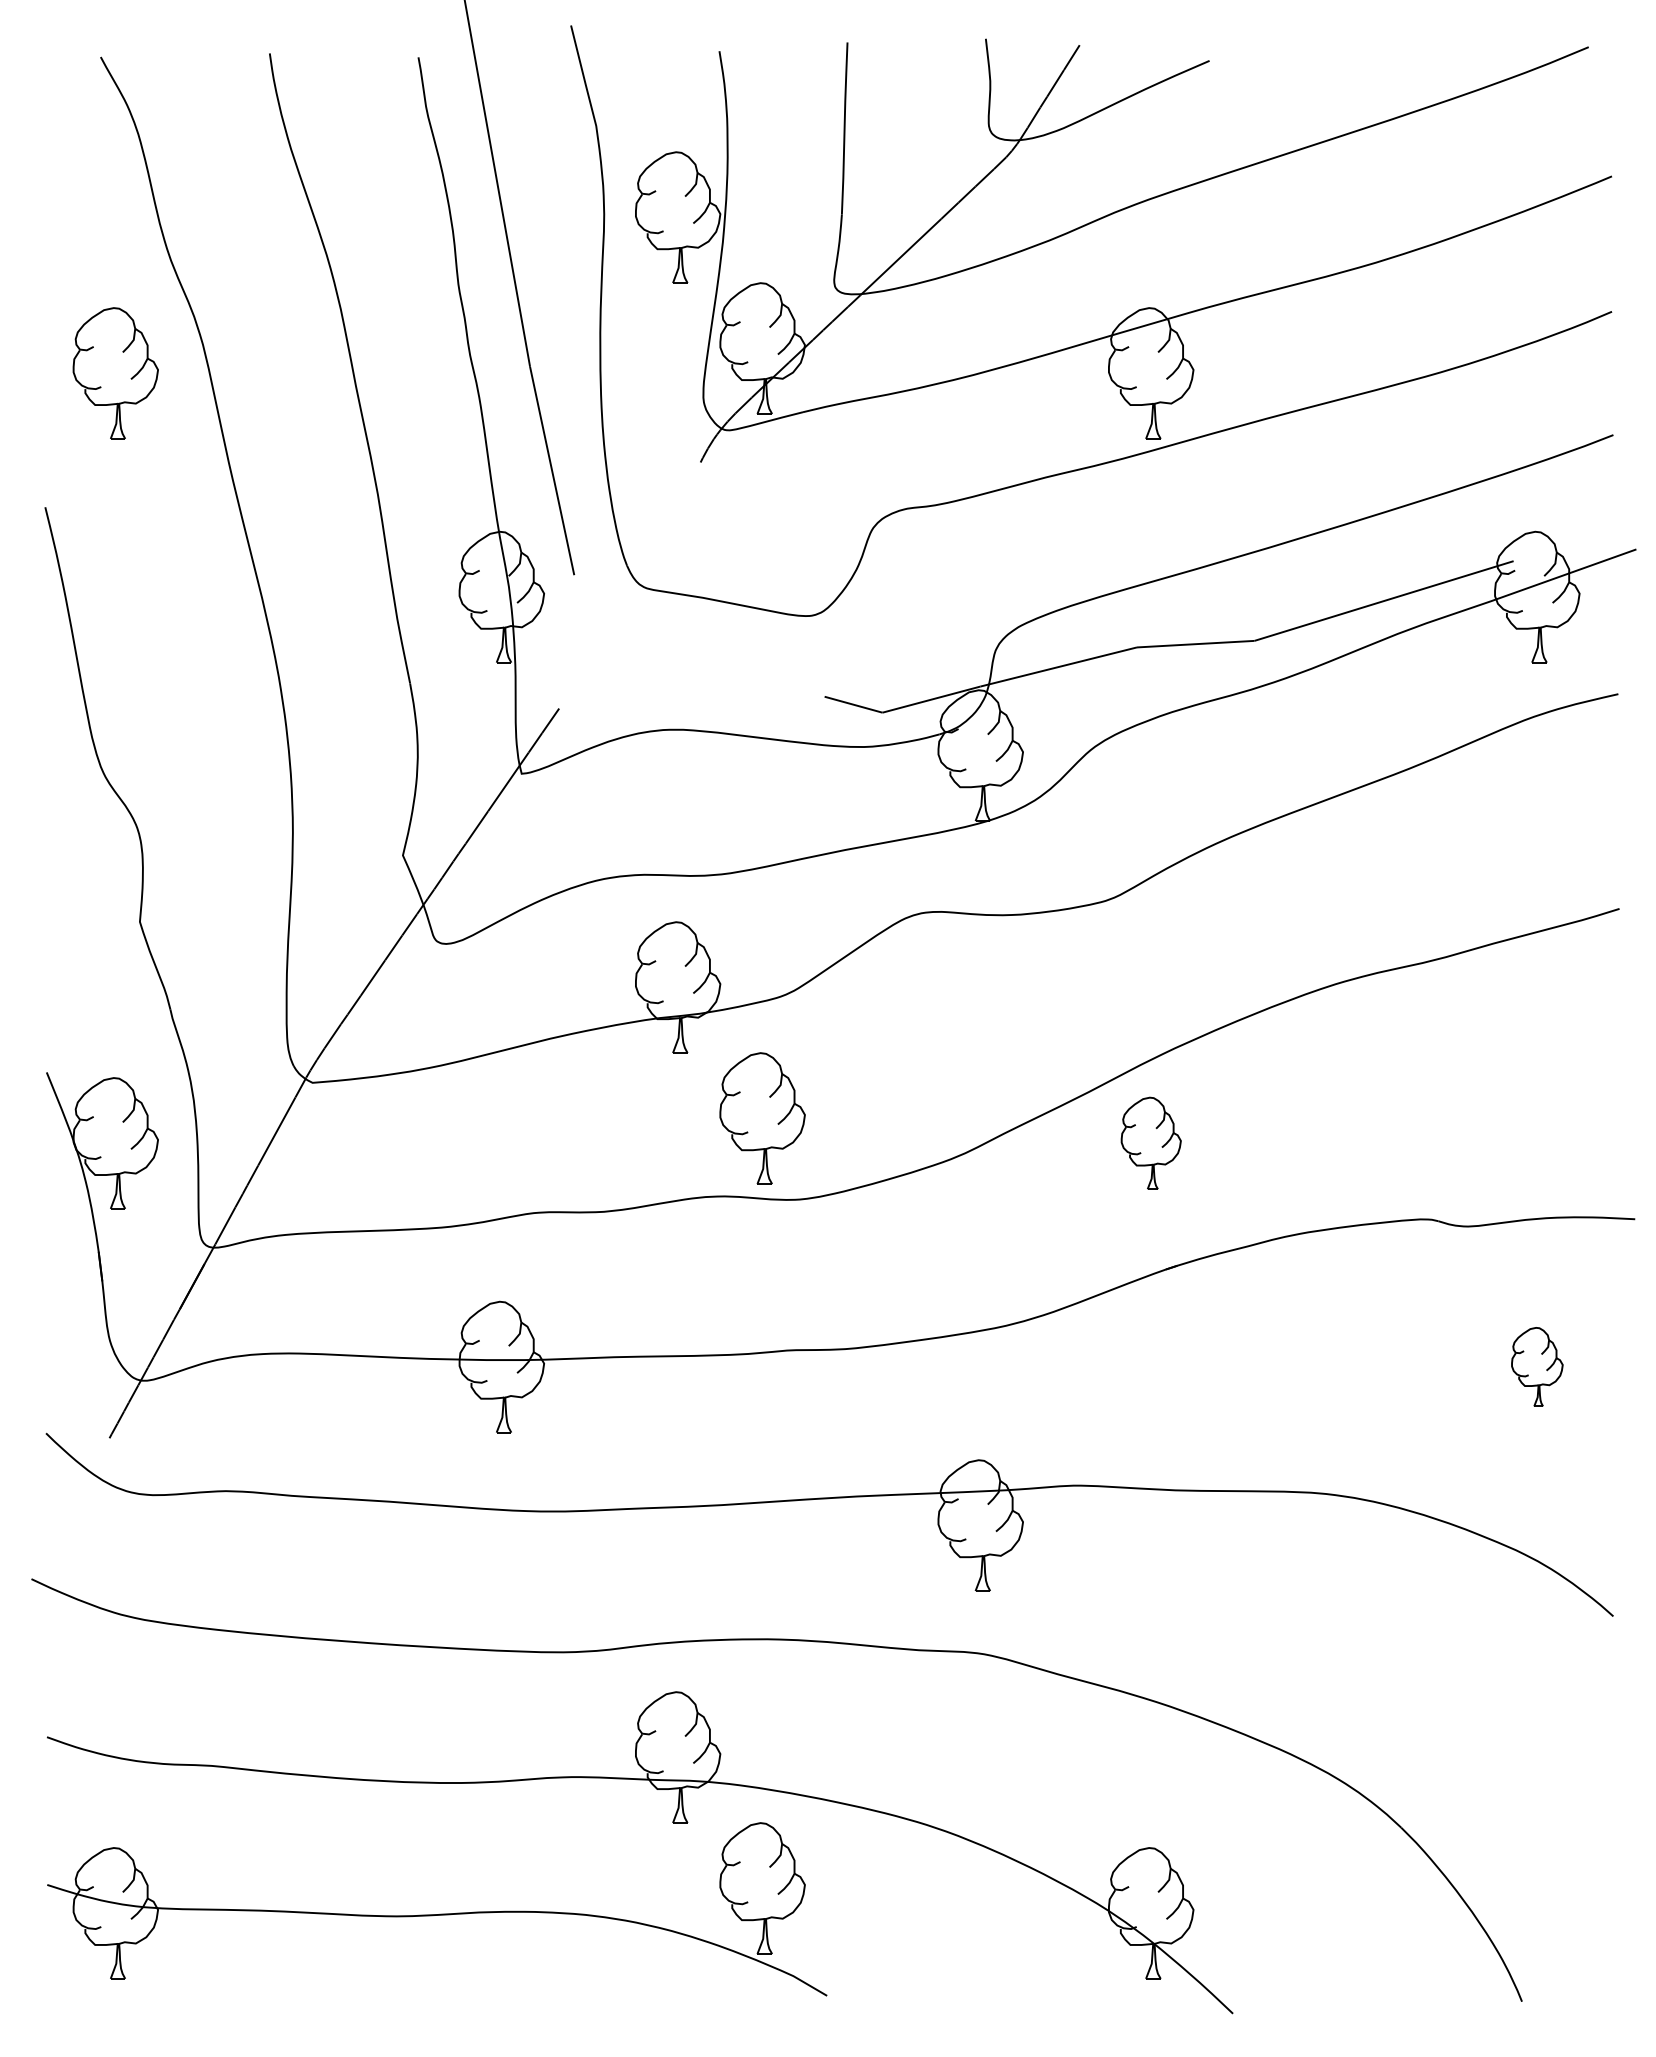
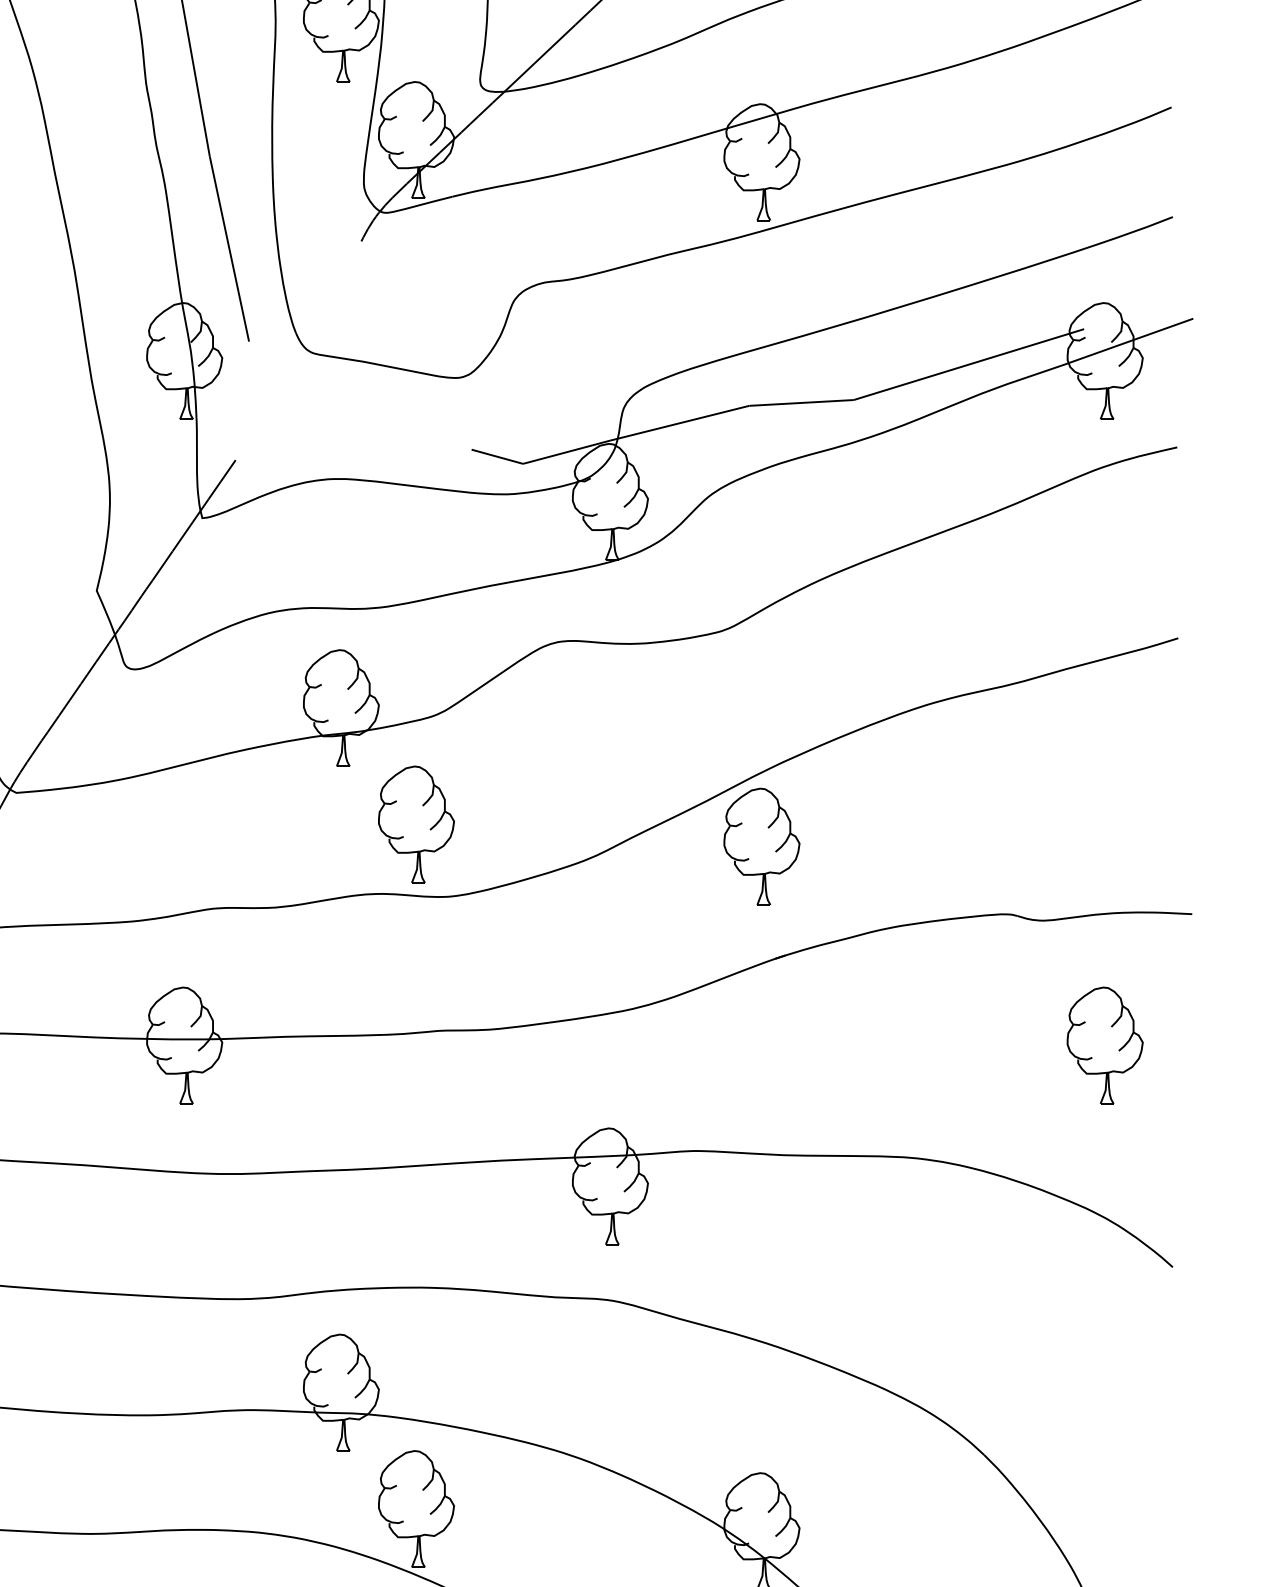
part: (1151, 1143) -> (762, 846), size x1.43
part: (1537, 1366) -> (1105, 1045), size x1.67

